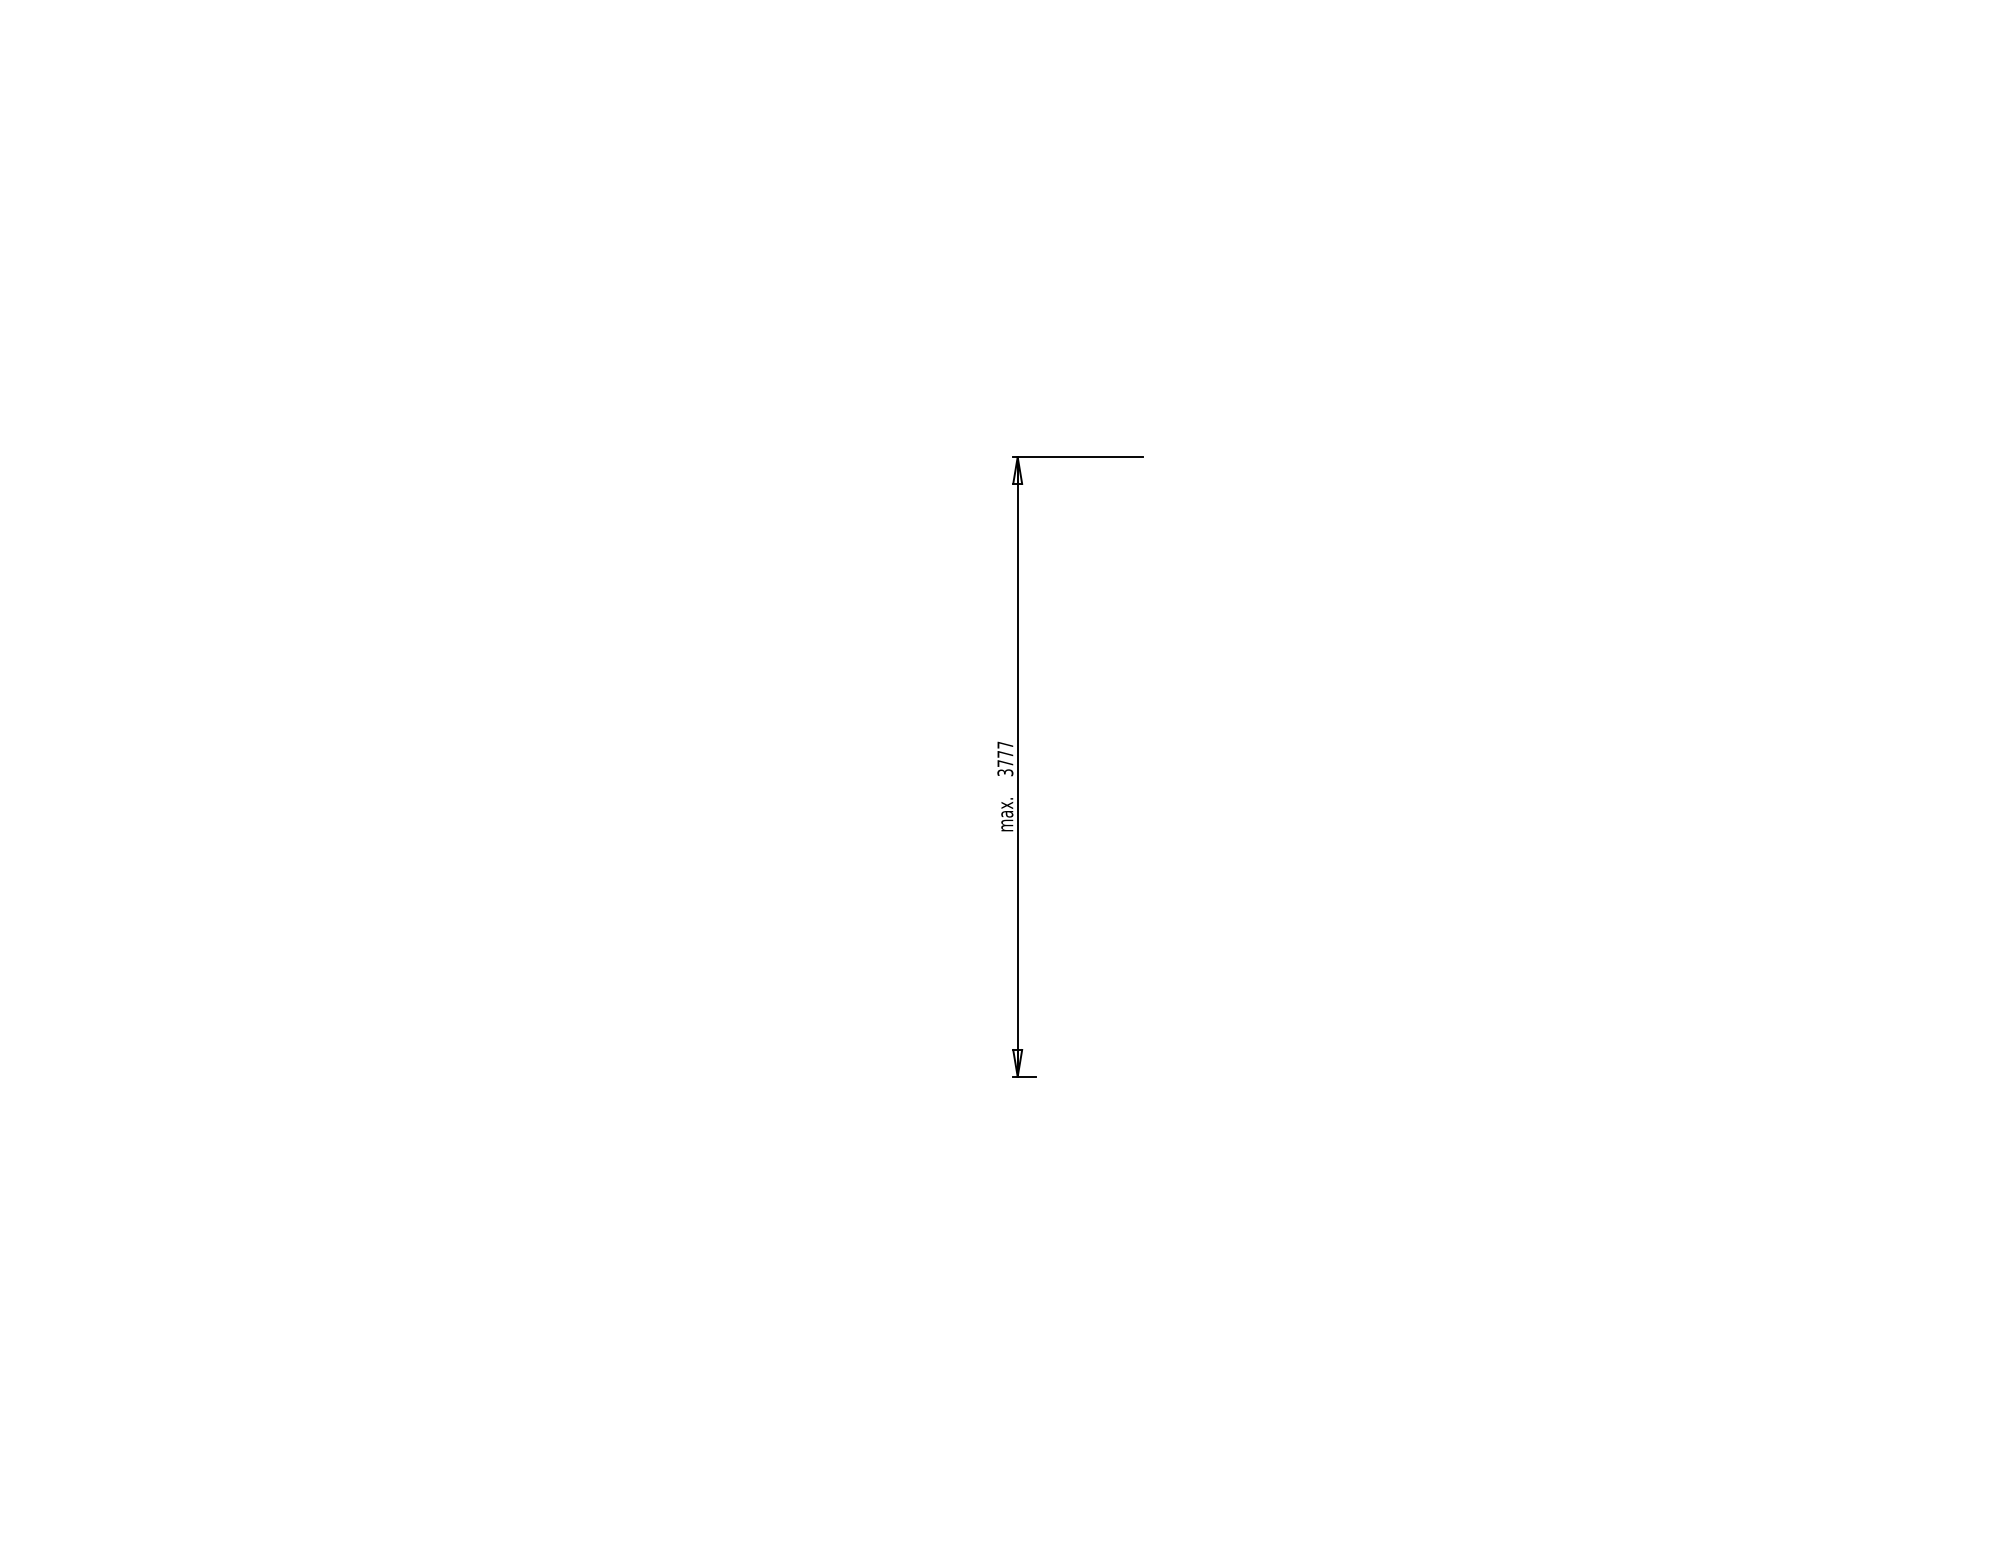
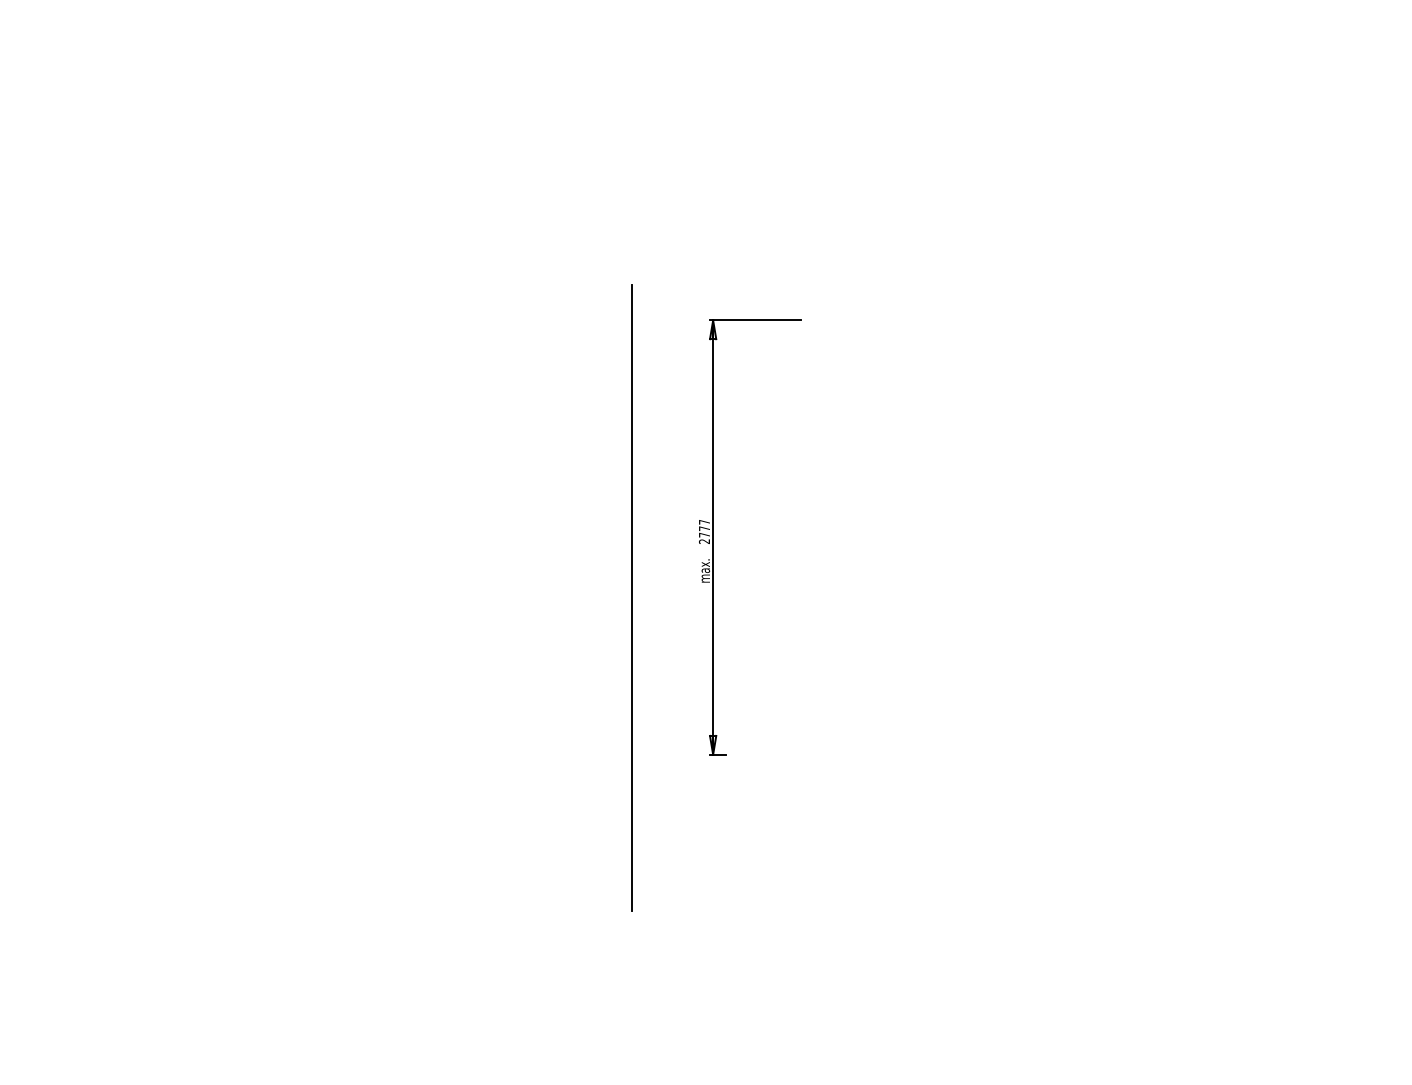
text: (1005, 772) -> (704, 541), 3777 -> 2777
line: (901, 852) -> (631, 597), added

